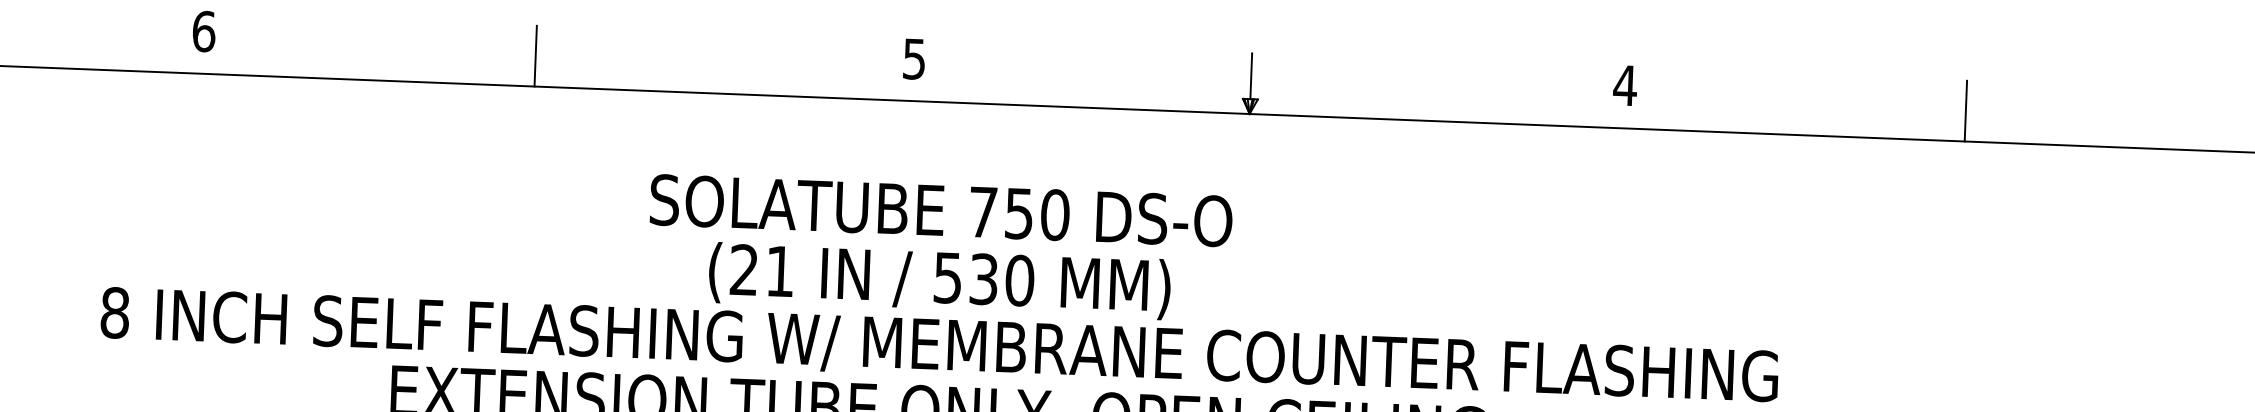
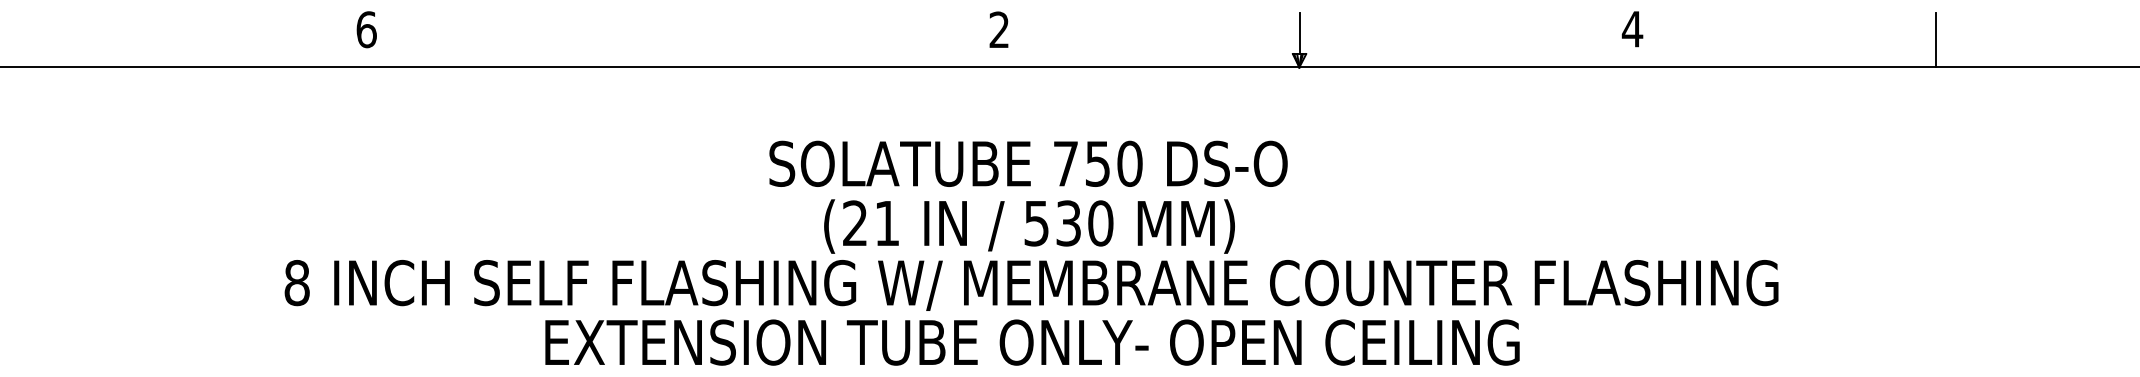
line: (535, 56) -> (662, 40), removed
text: (913, 58) -> (998, 29), 5 -> 2

